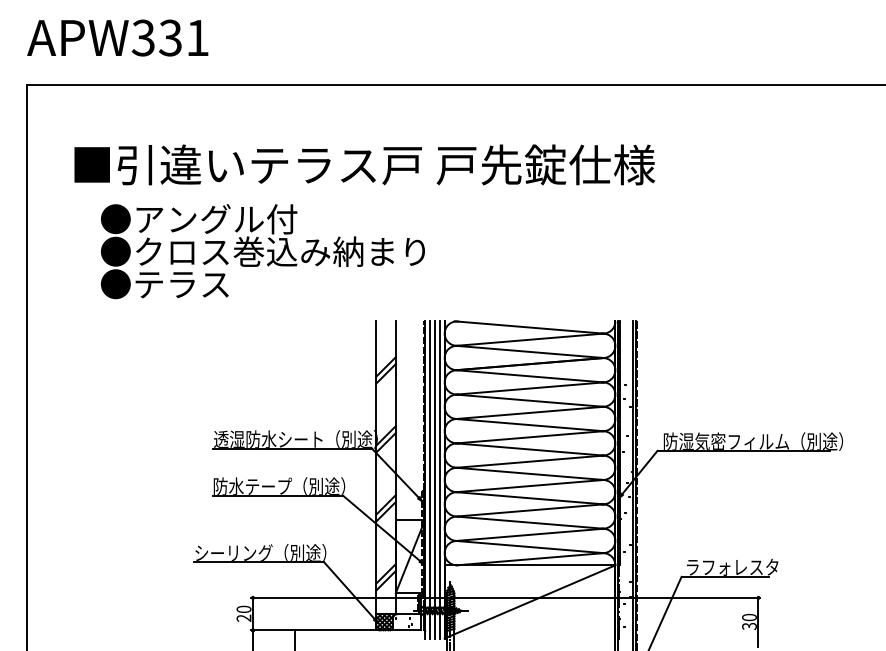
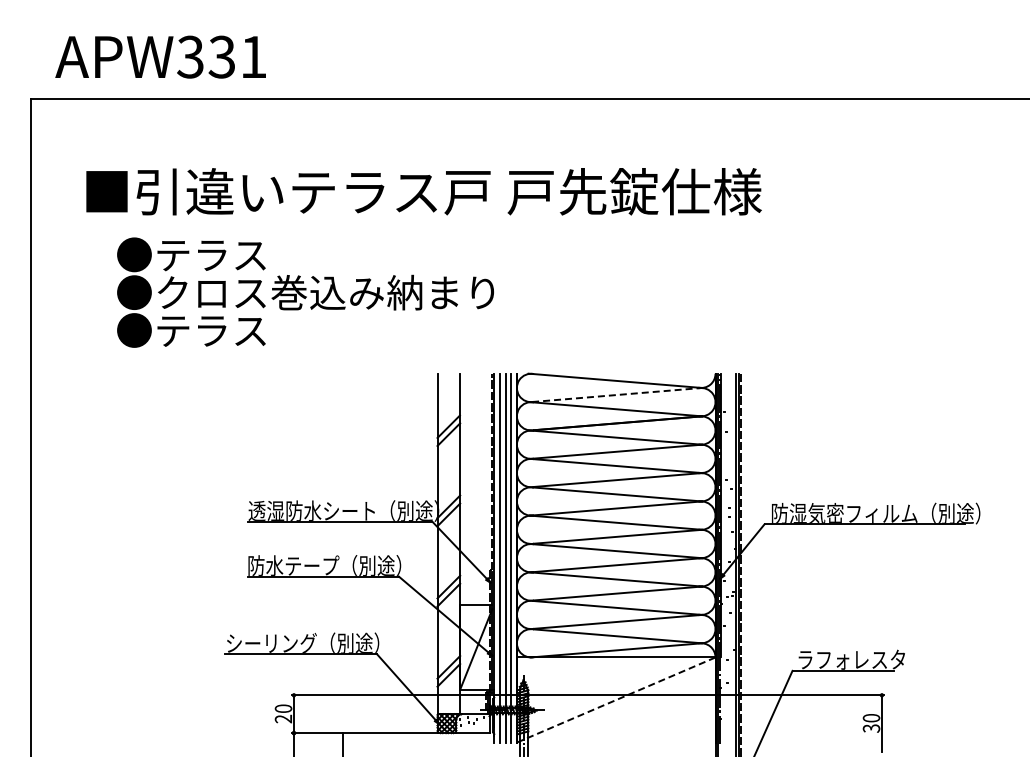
text: (117, 37) -> (160, 56), moved
text: (216, 218) -> (251, 254), ●アングル付 -> ●テラス
line: (531, 339) -> (617, 394), solid -> dashed
line: (530, 601) -> (616, 699), solid -> dashed

